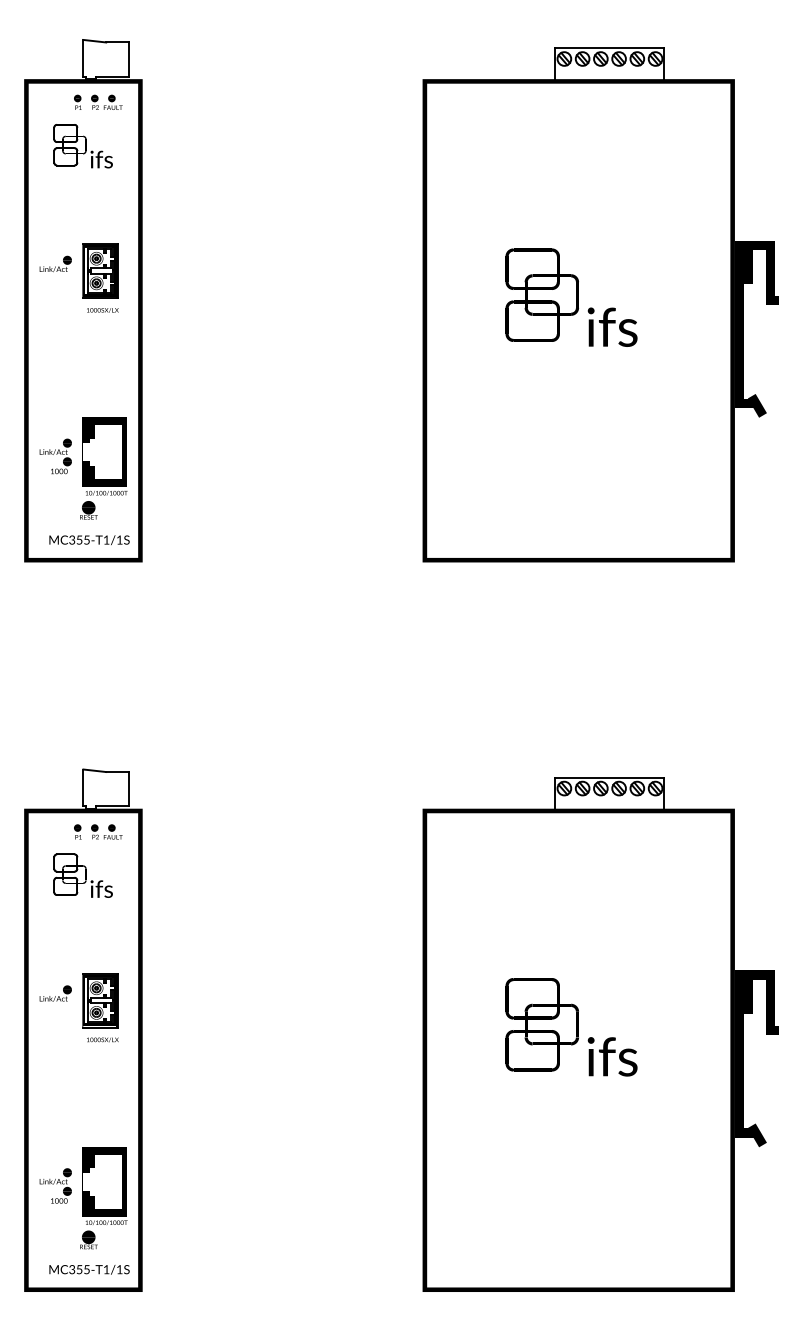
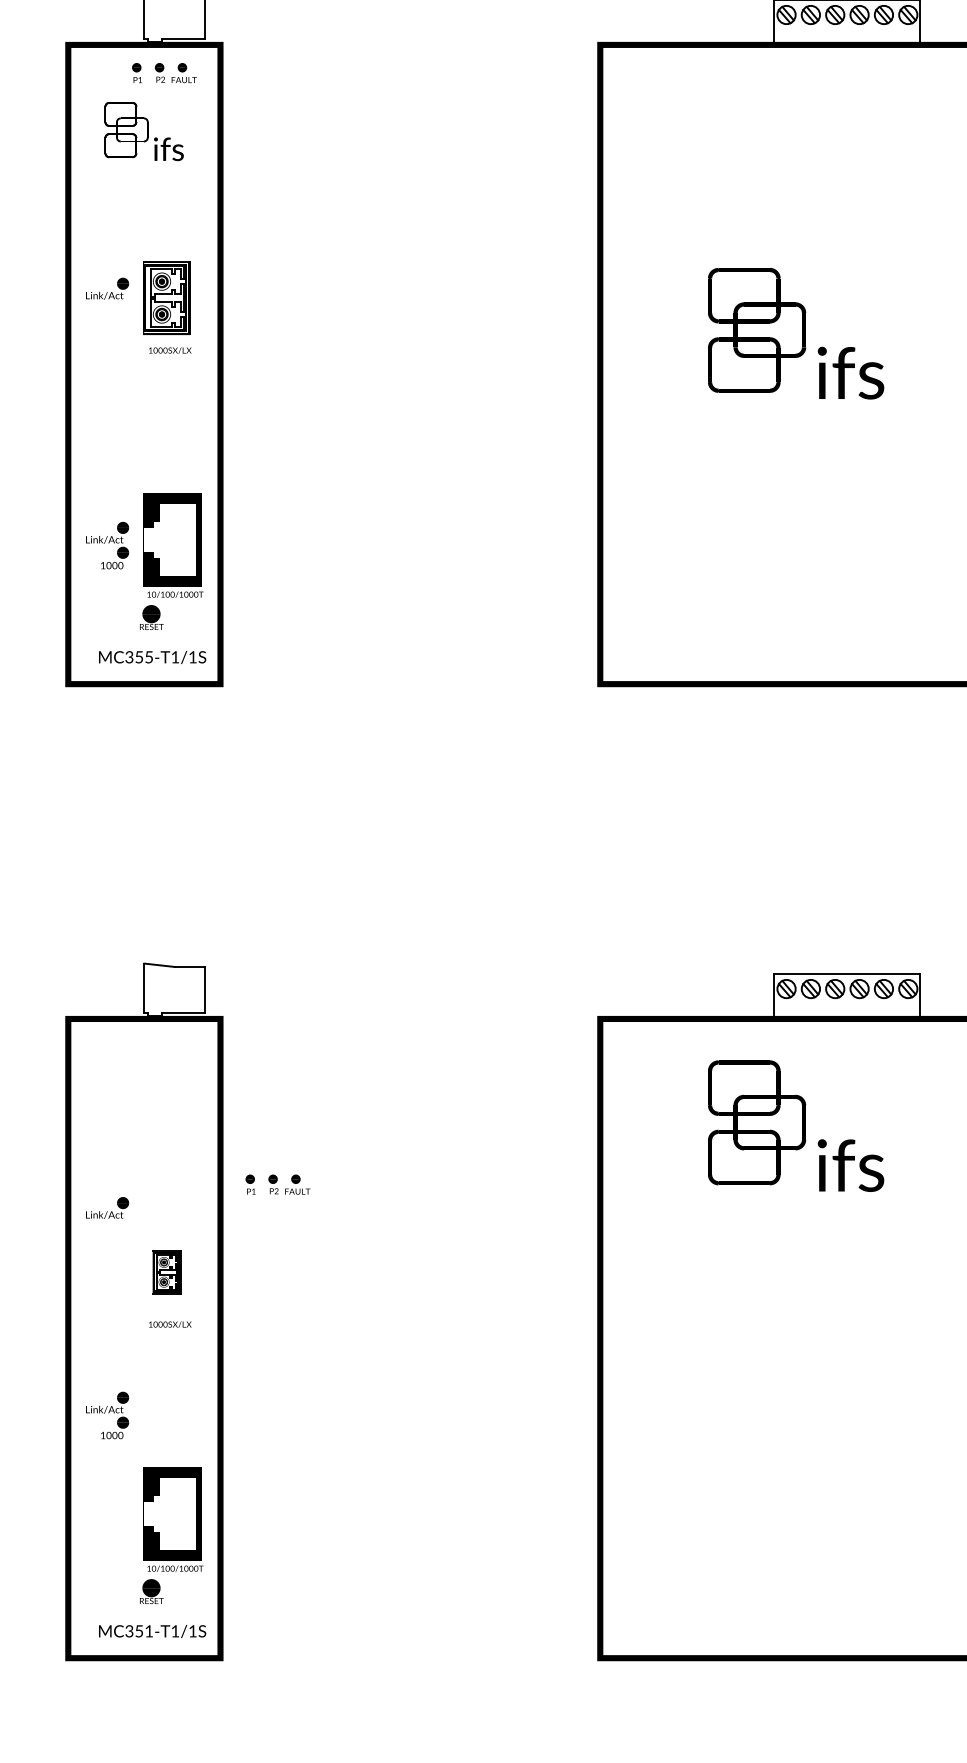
part: (98, 831) -> (278, 1183), moved
part: (82, 875) -> (143, 1105), removed
text: (55, 993) -> (107, 1207), moved
part: (100, 1000) -> (167, 1271), size x0.6
part: (571, 1027) -> (796, 1126), moved
text: (55, 1185) -> (107, 1414), moved
text: (86, 1269) -> (148, 1631), MC355-T1/1S -> MC351-T1/1S

